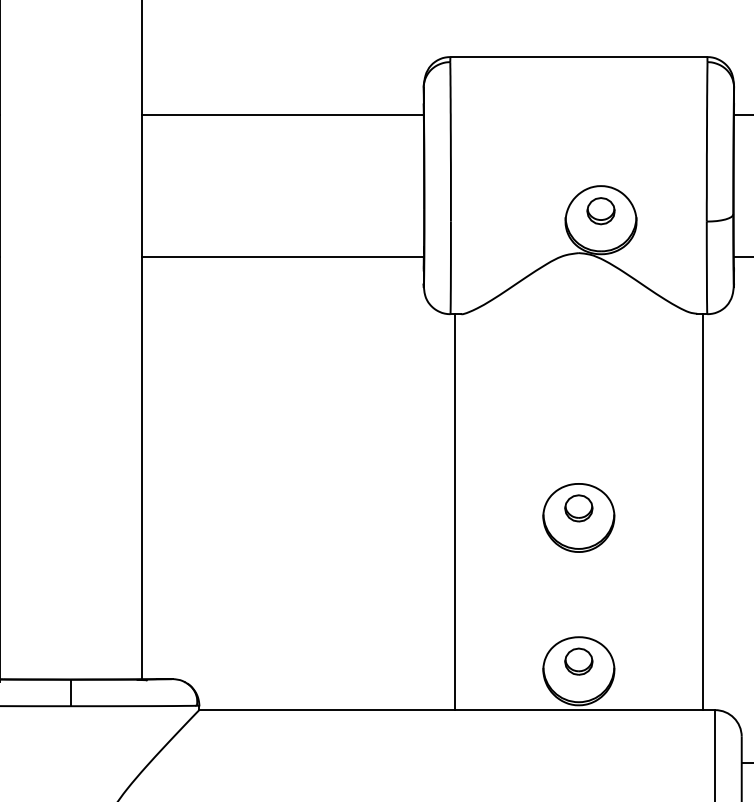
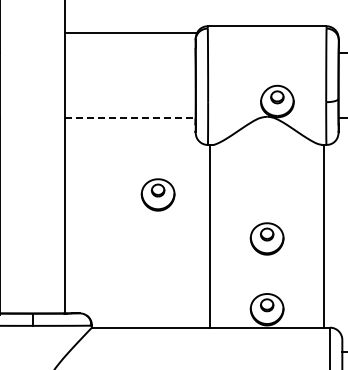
line: (282, 113) -> (130, 32), moved
line: (284, 256) -> (131, 118), solid -> dashed
part: (341, 421) -> (157, 194), added

